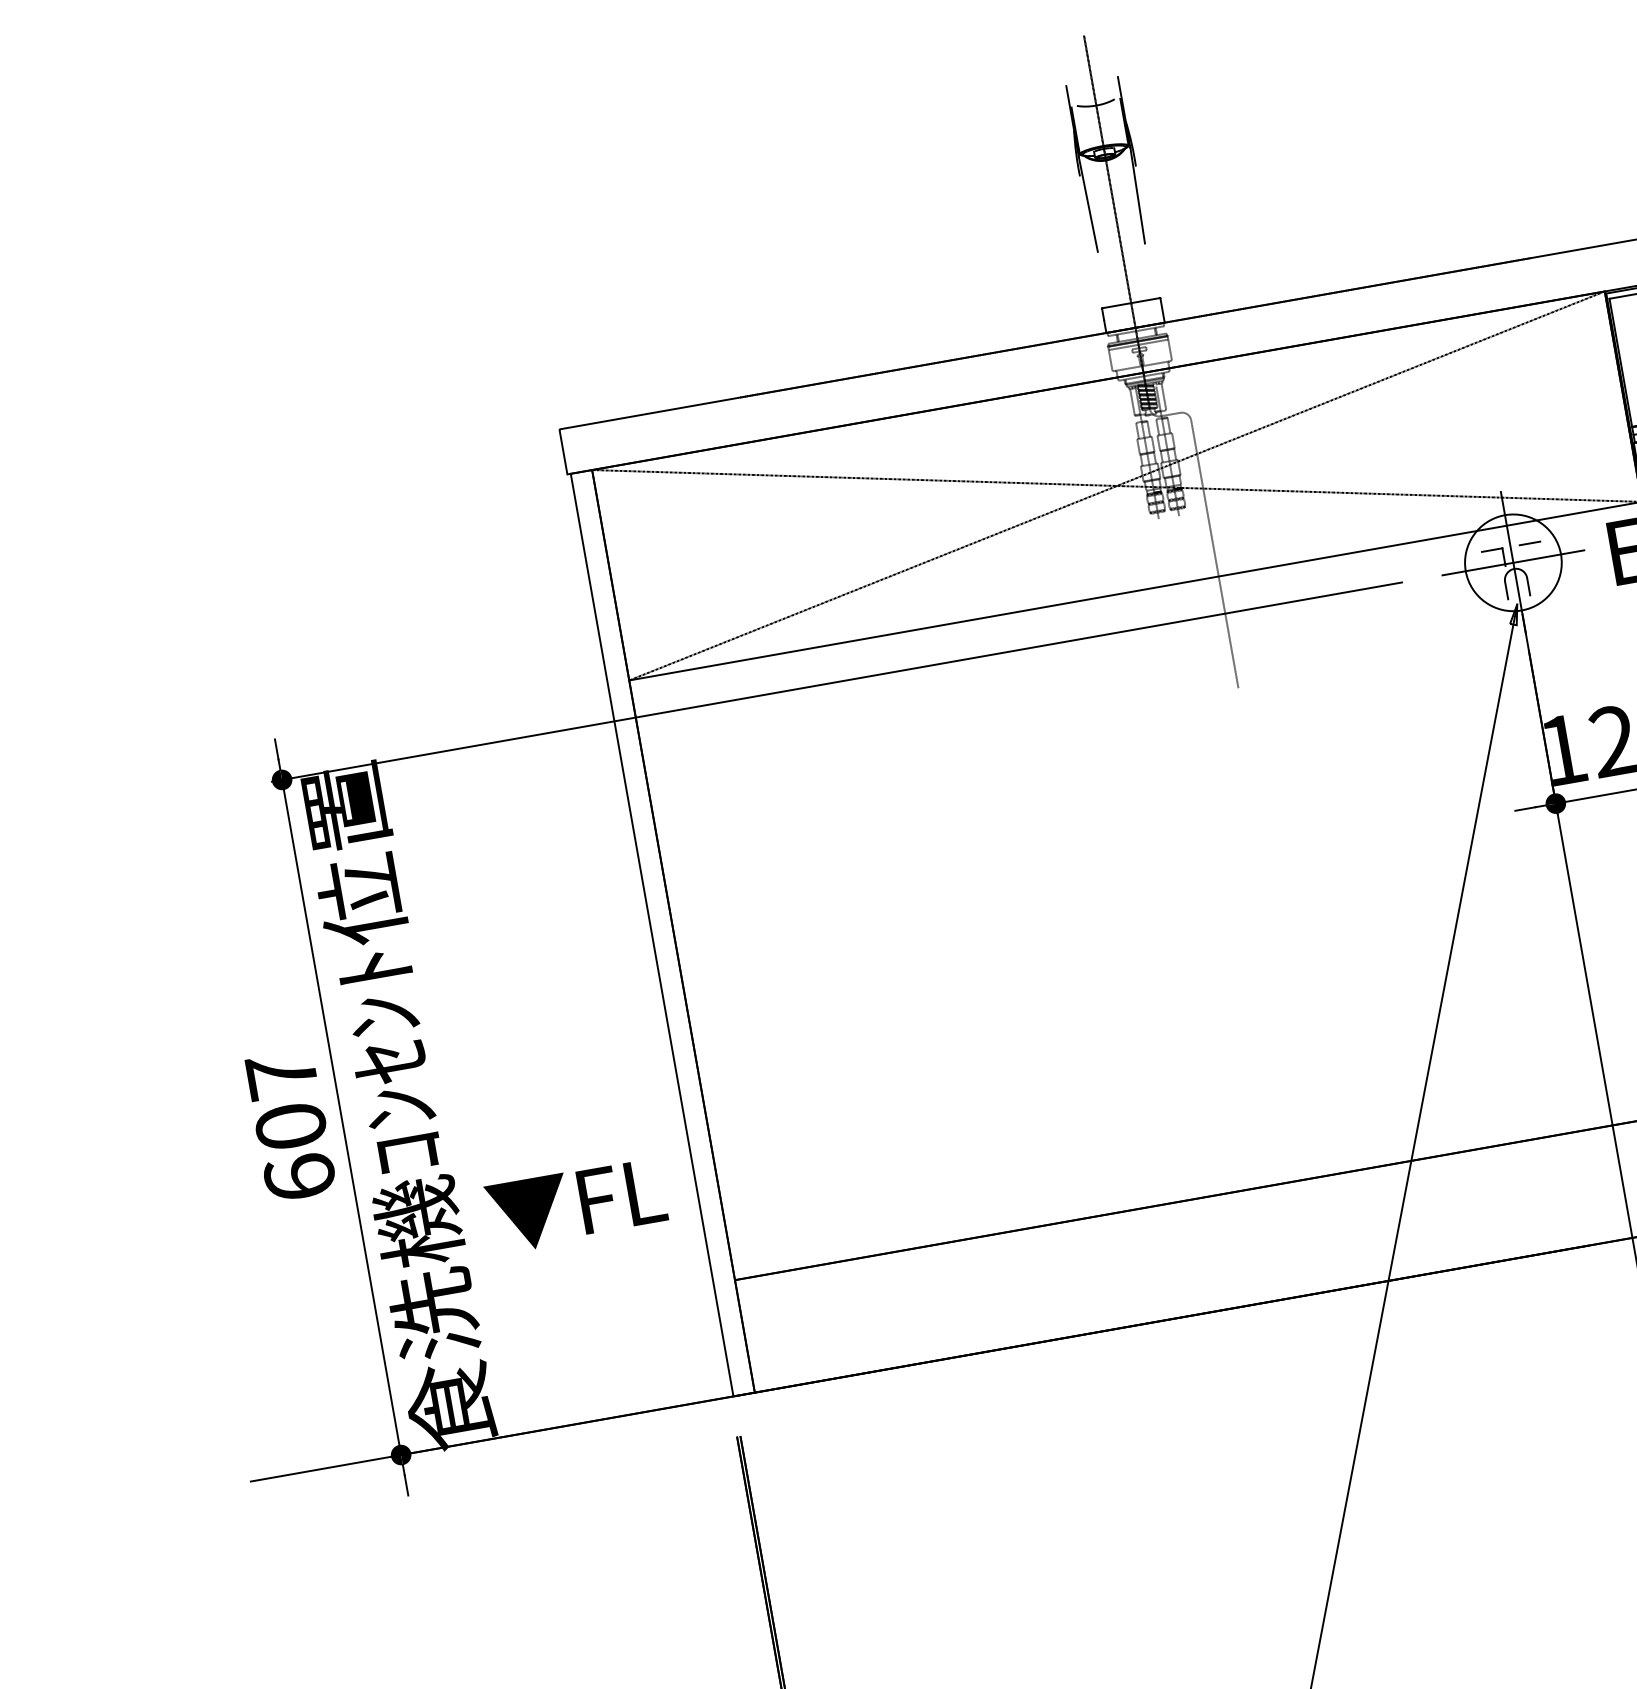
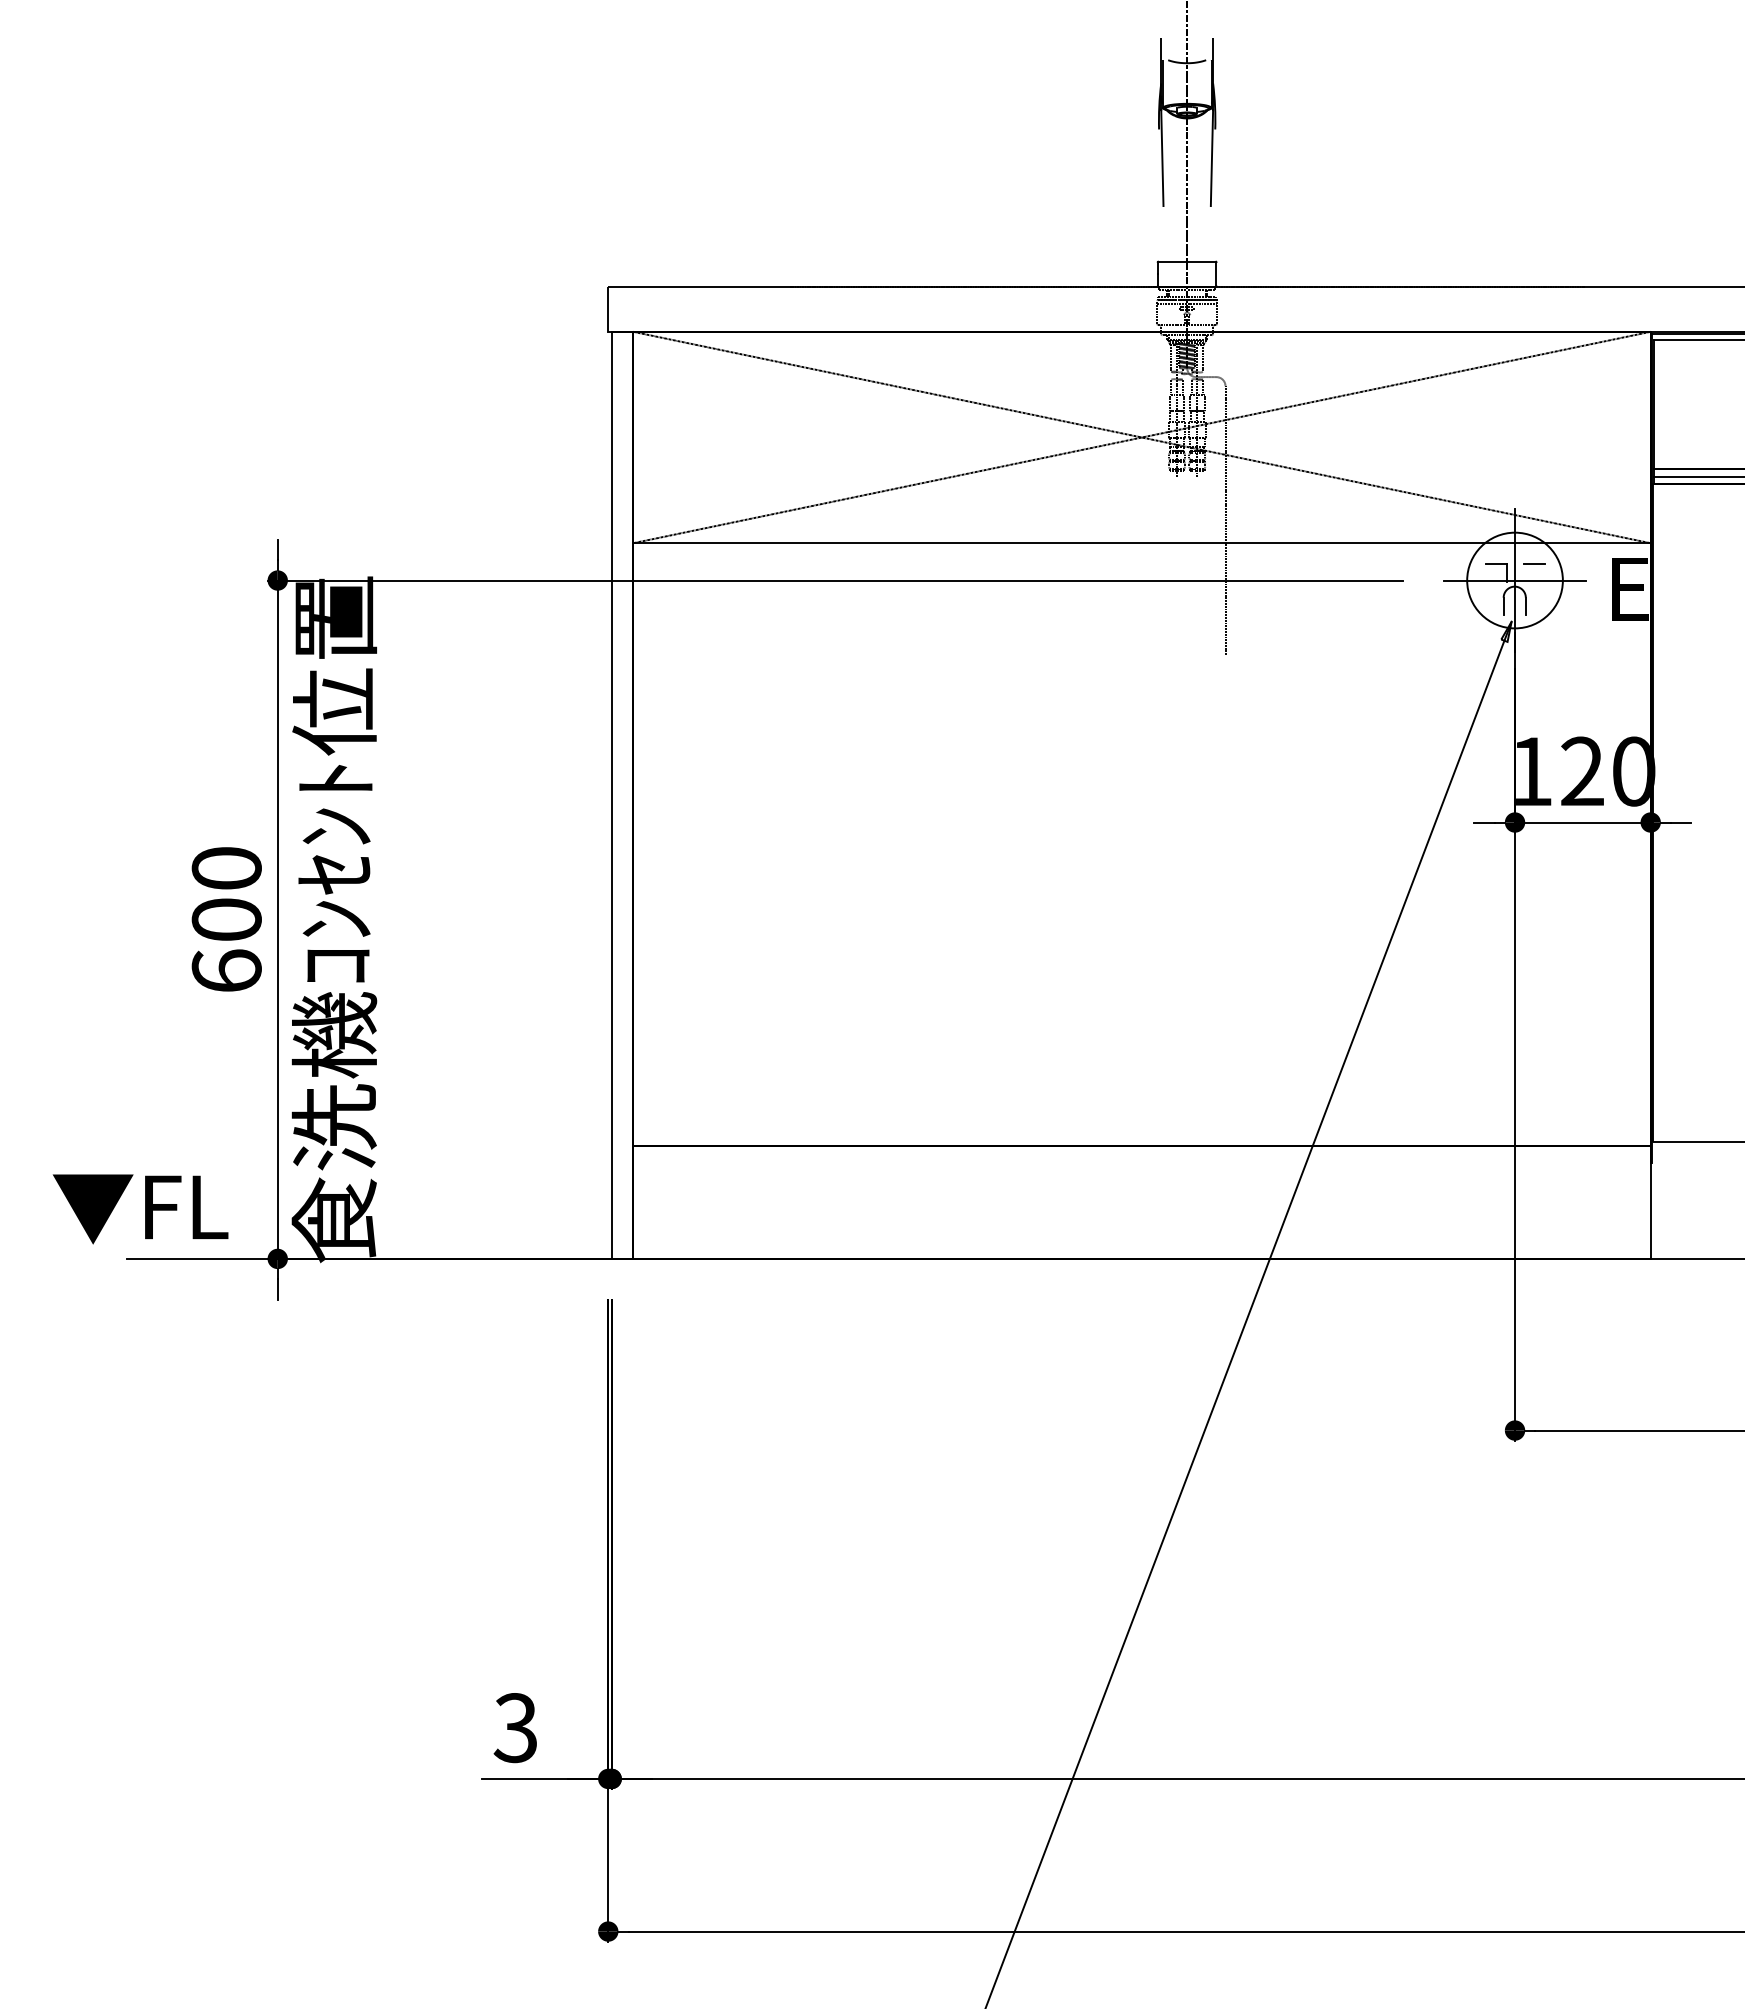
text: (281, 1075) -> (226, 868), 607 -> 600
text: (576, 1206) -> (140, 1209), moved

